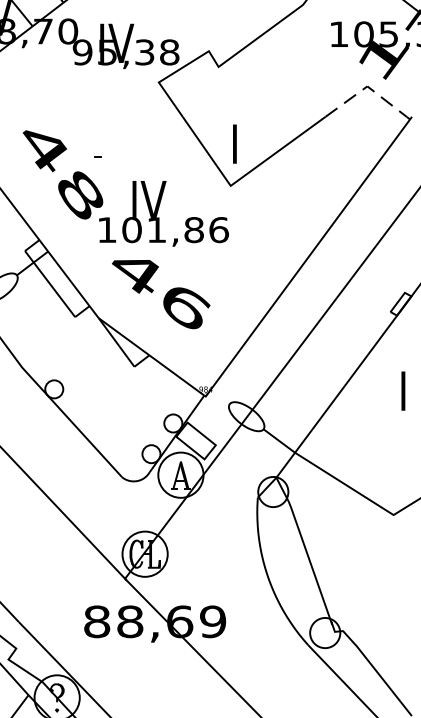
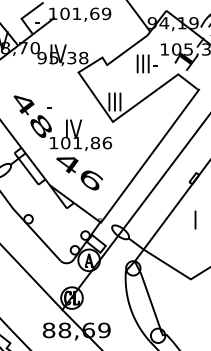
part: (300, 63) -> (146, 63), added
line: (367, 86) -> (178, 74), dashed -> solid
text: (233, 143) -> (114, 101), I -> III

